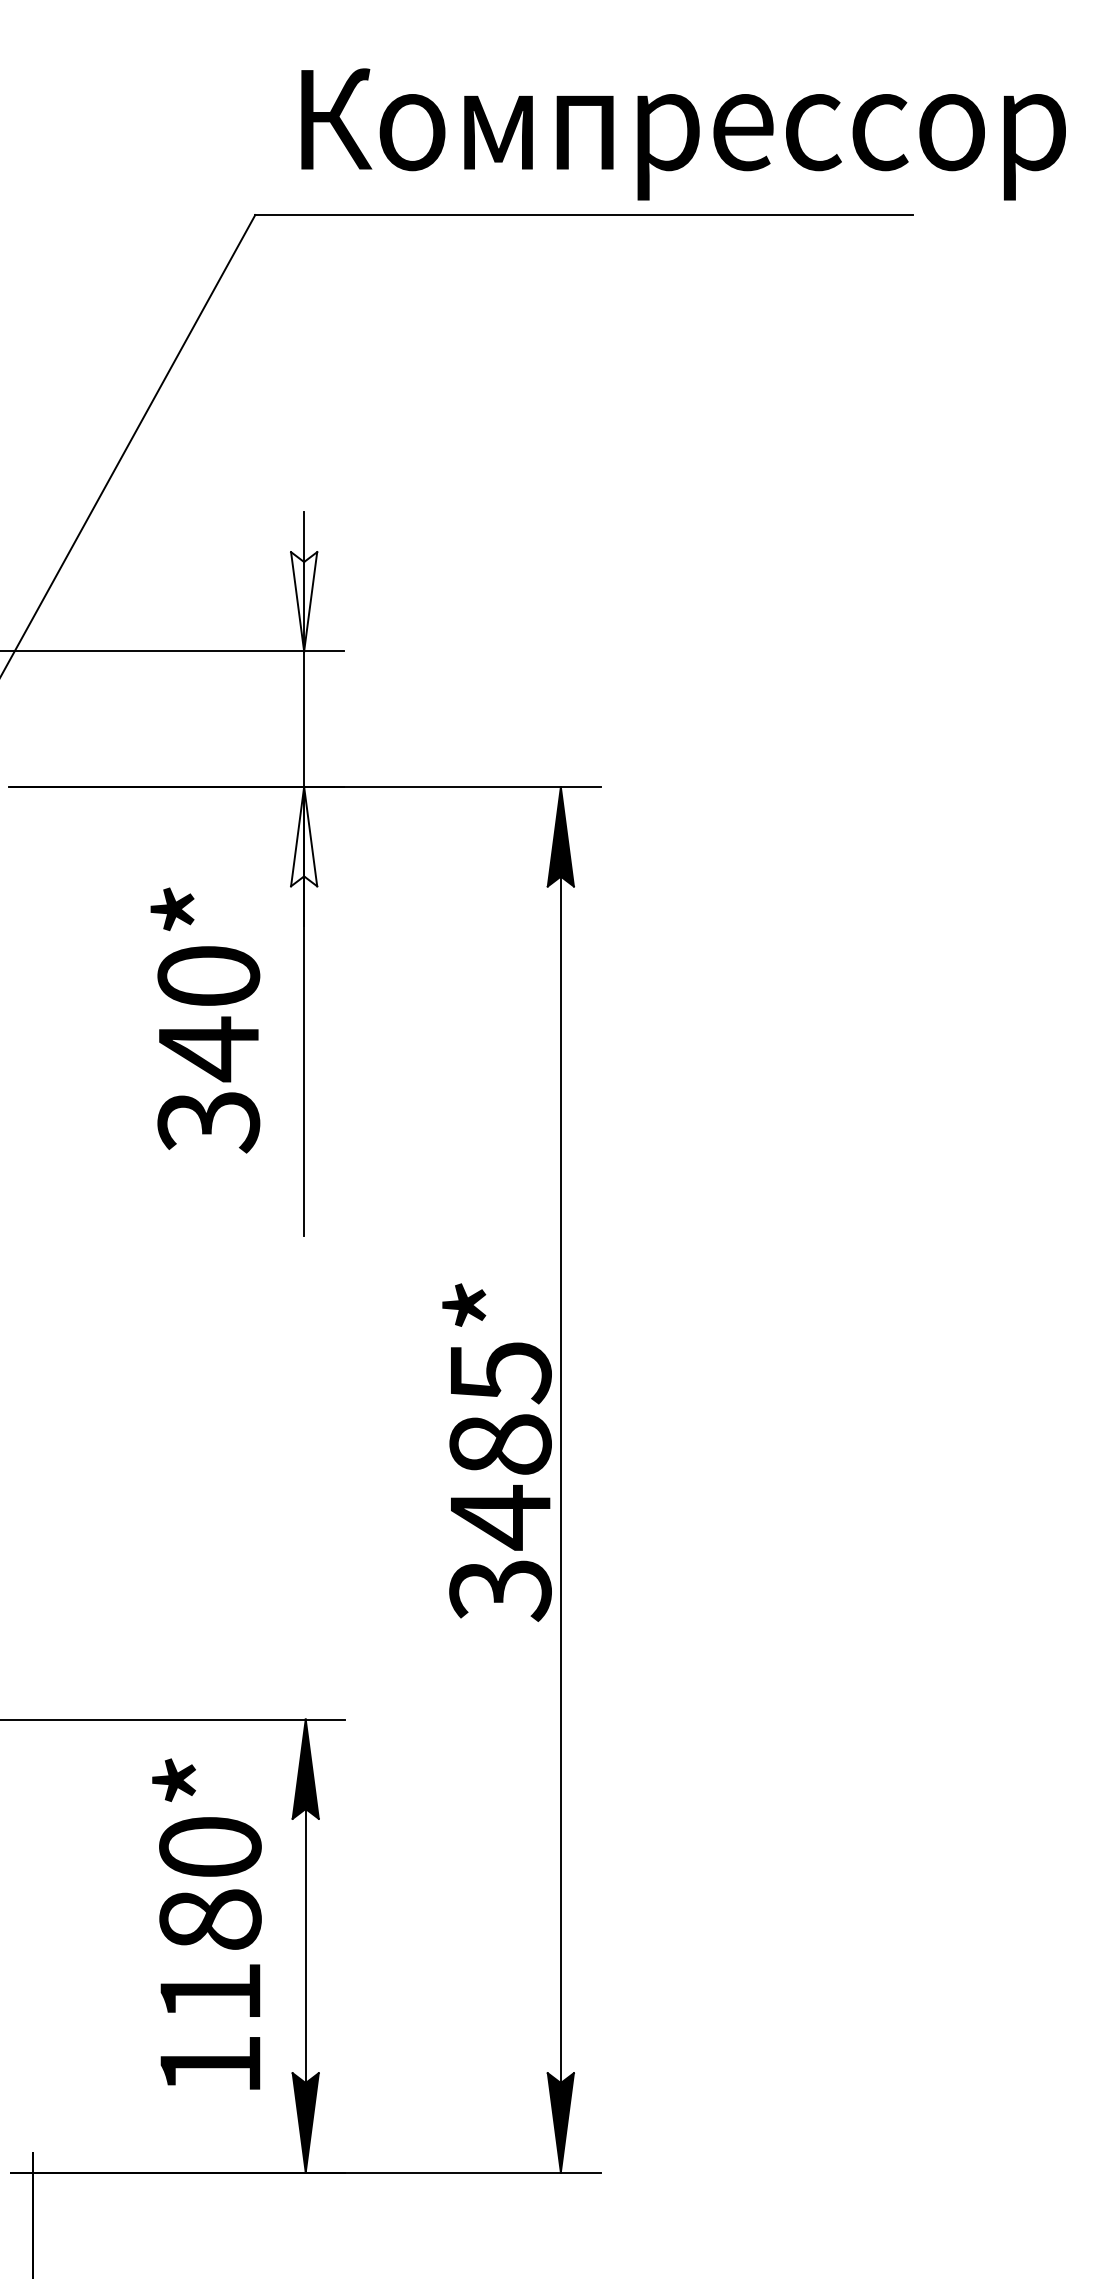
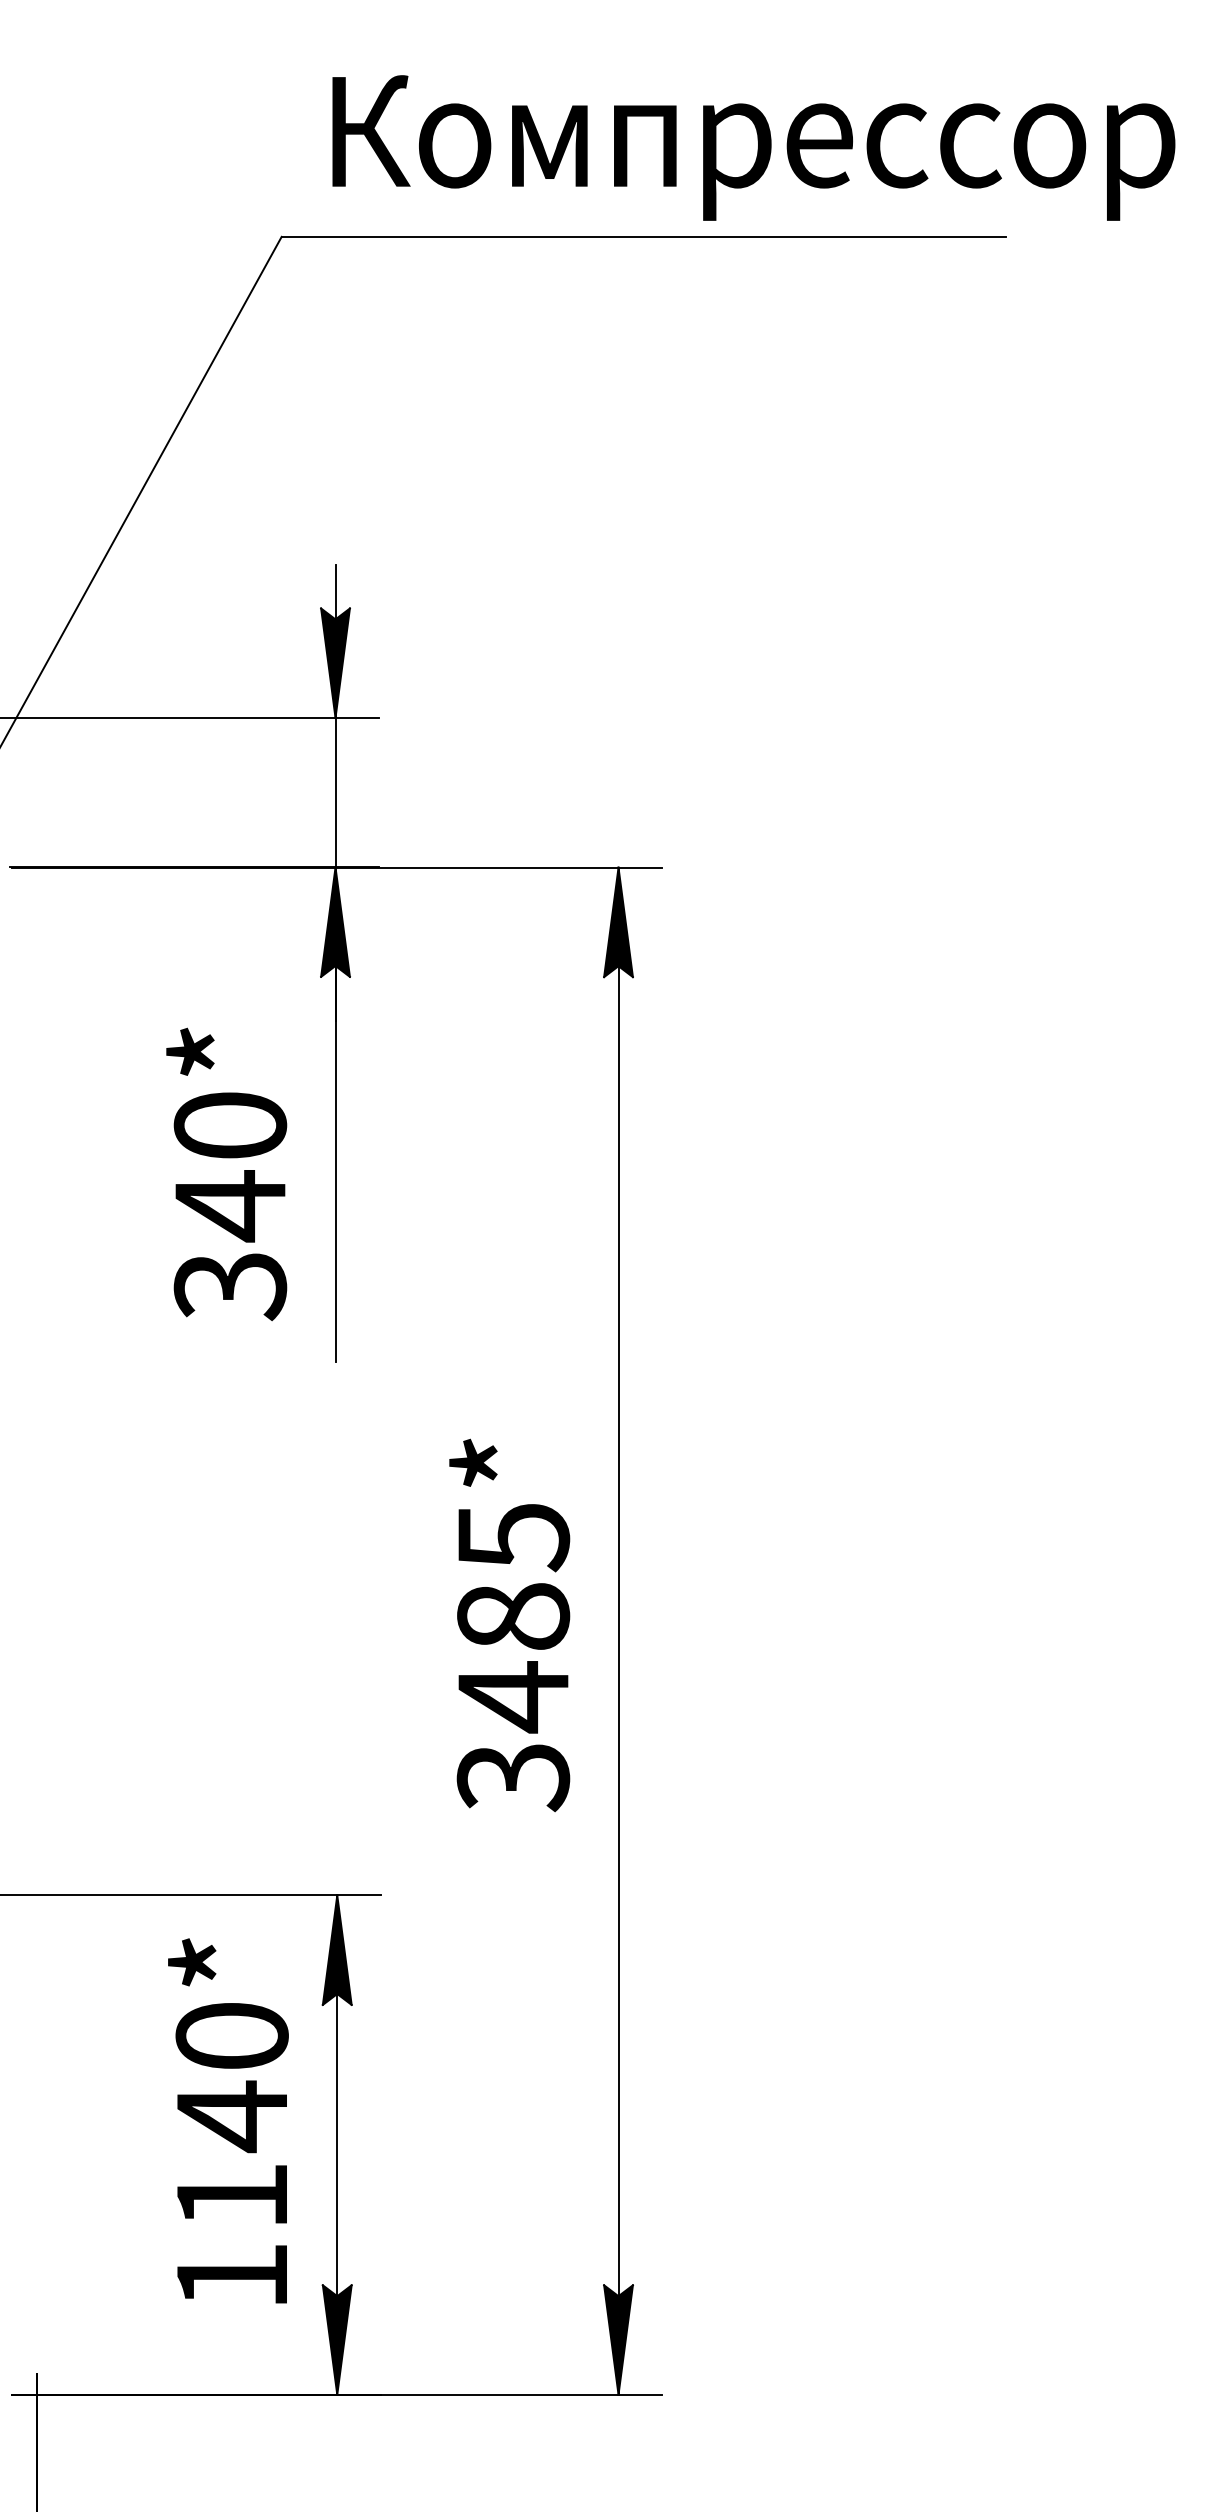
fill: (304, 601) -> (335, 662), added
fill: (304, 836) -> (335, 921), added
text: (205, 1020) -> (226, 1174), moved
text: (496, 1452) -> (508, 1625), moved
text: (210, 1920) -> (232, 2116), 1180* -> 1140*

